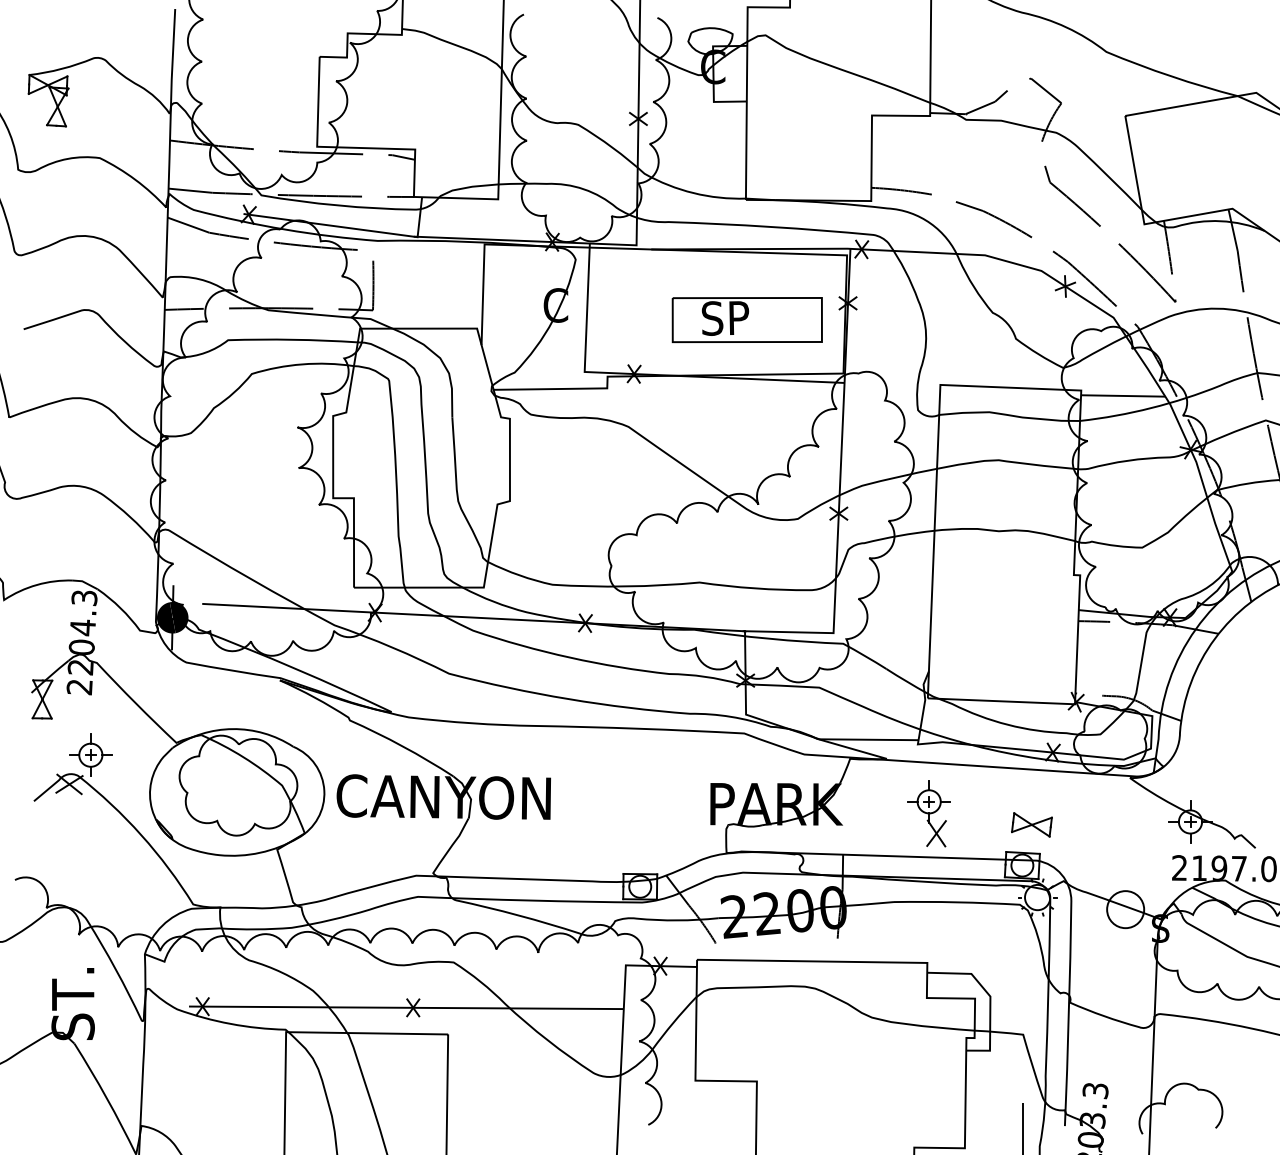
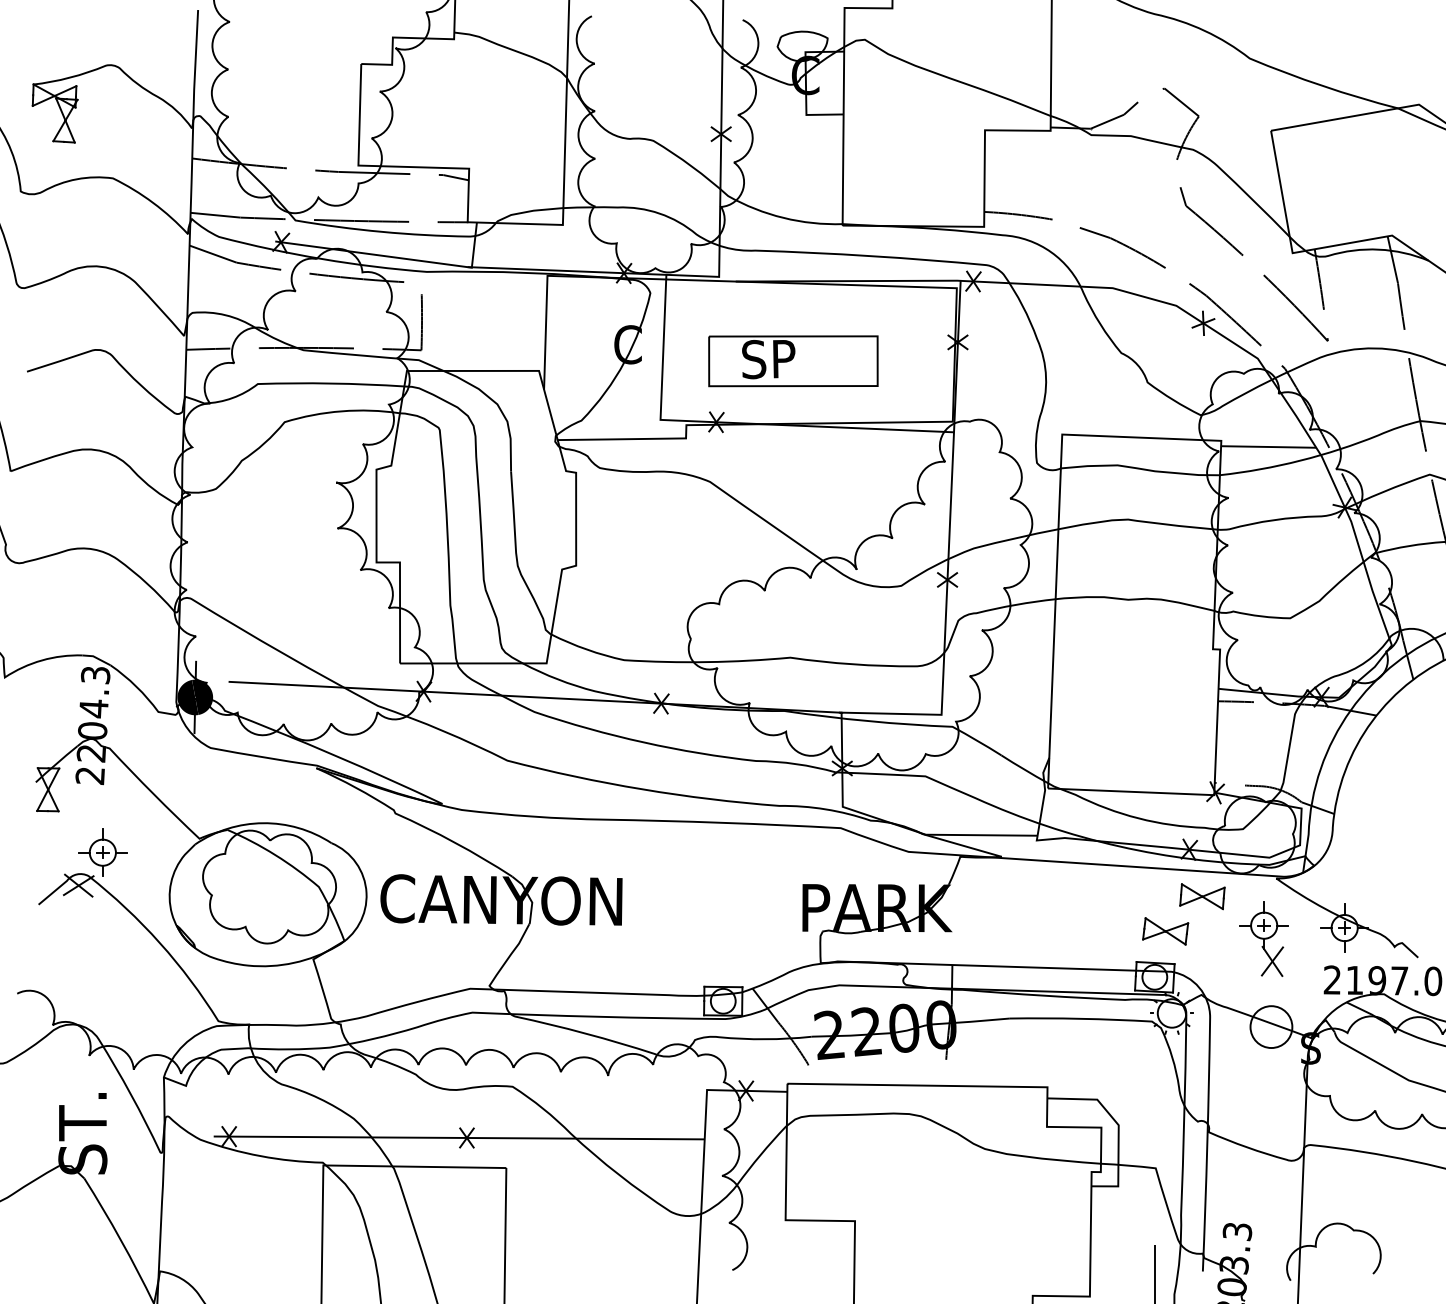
part: (746, 319) -> (792, 360), moved
part: (1064, 794) -> (1202, 897), added
part: (928, 813) -> (1263, 938), moved

